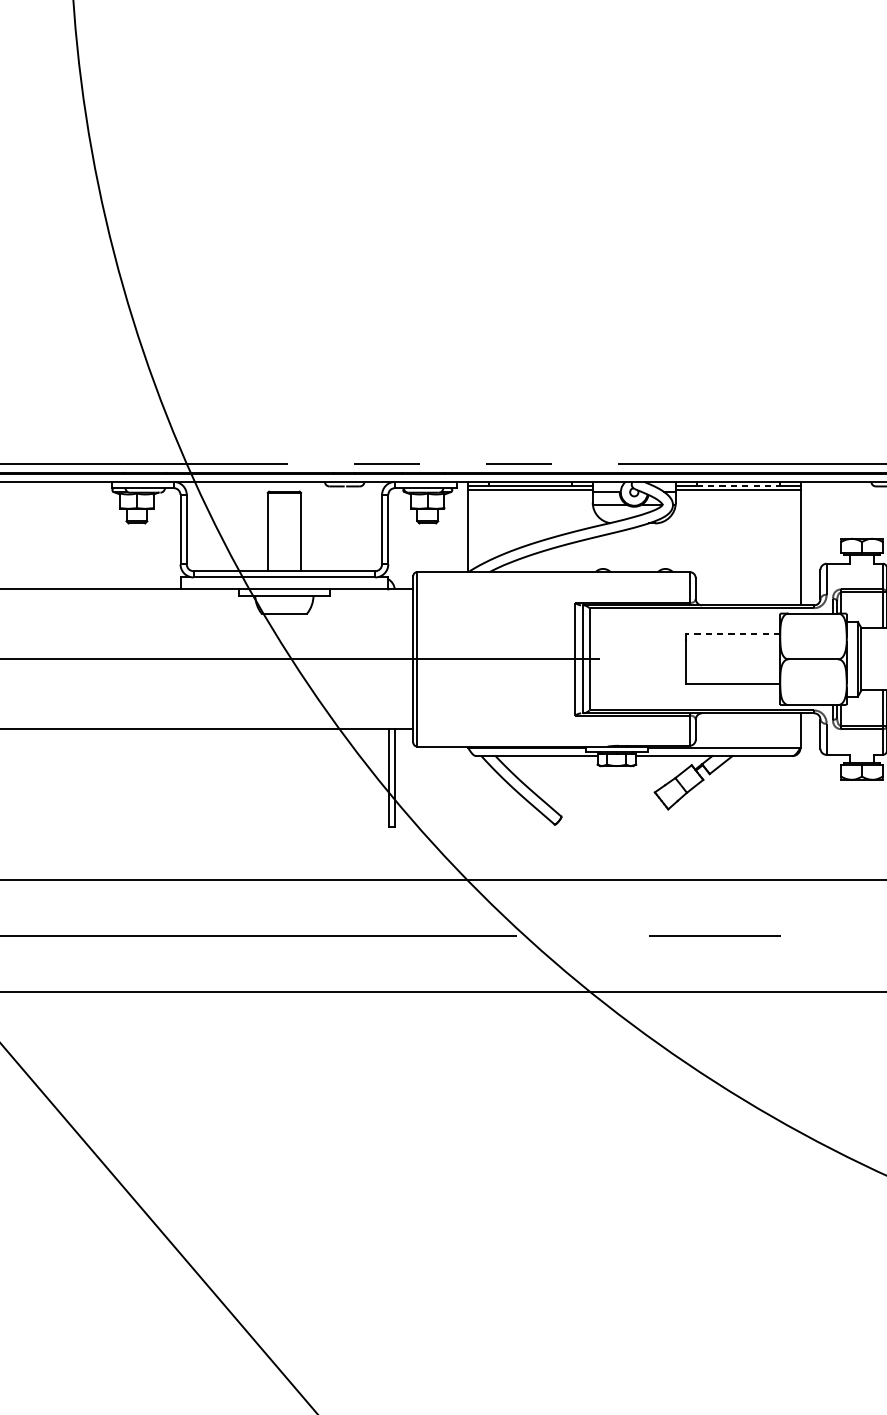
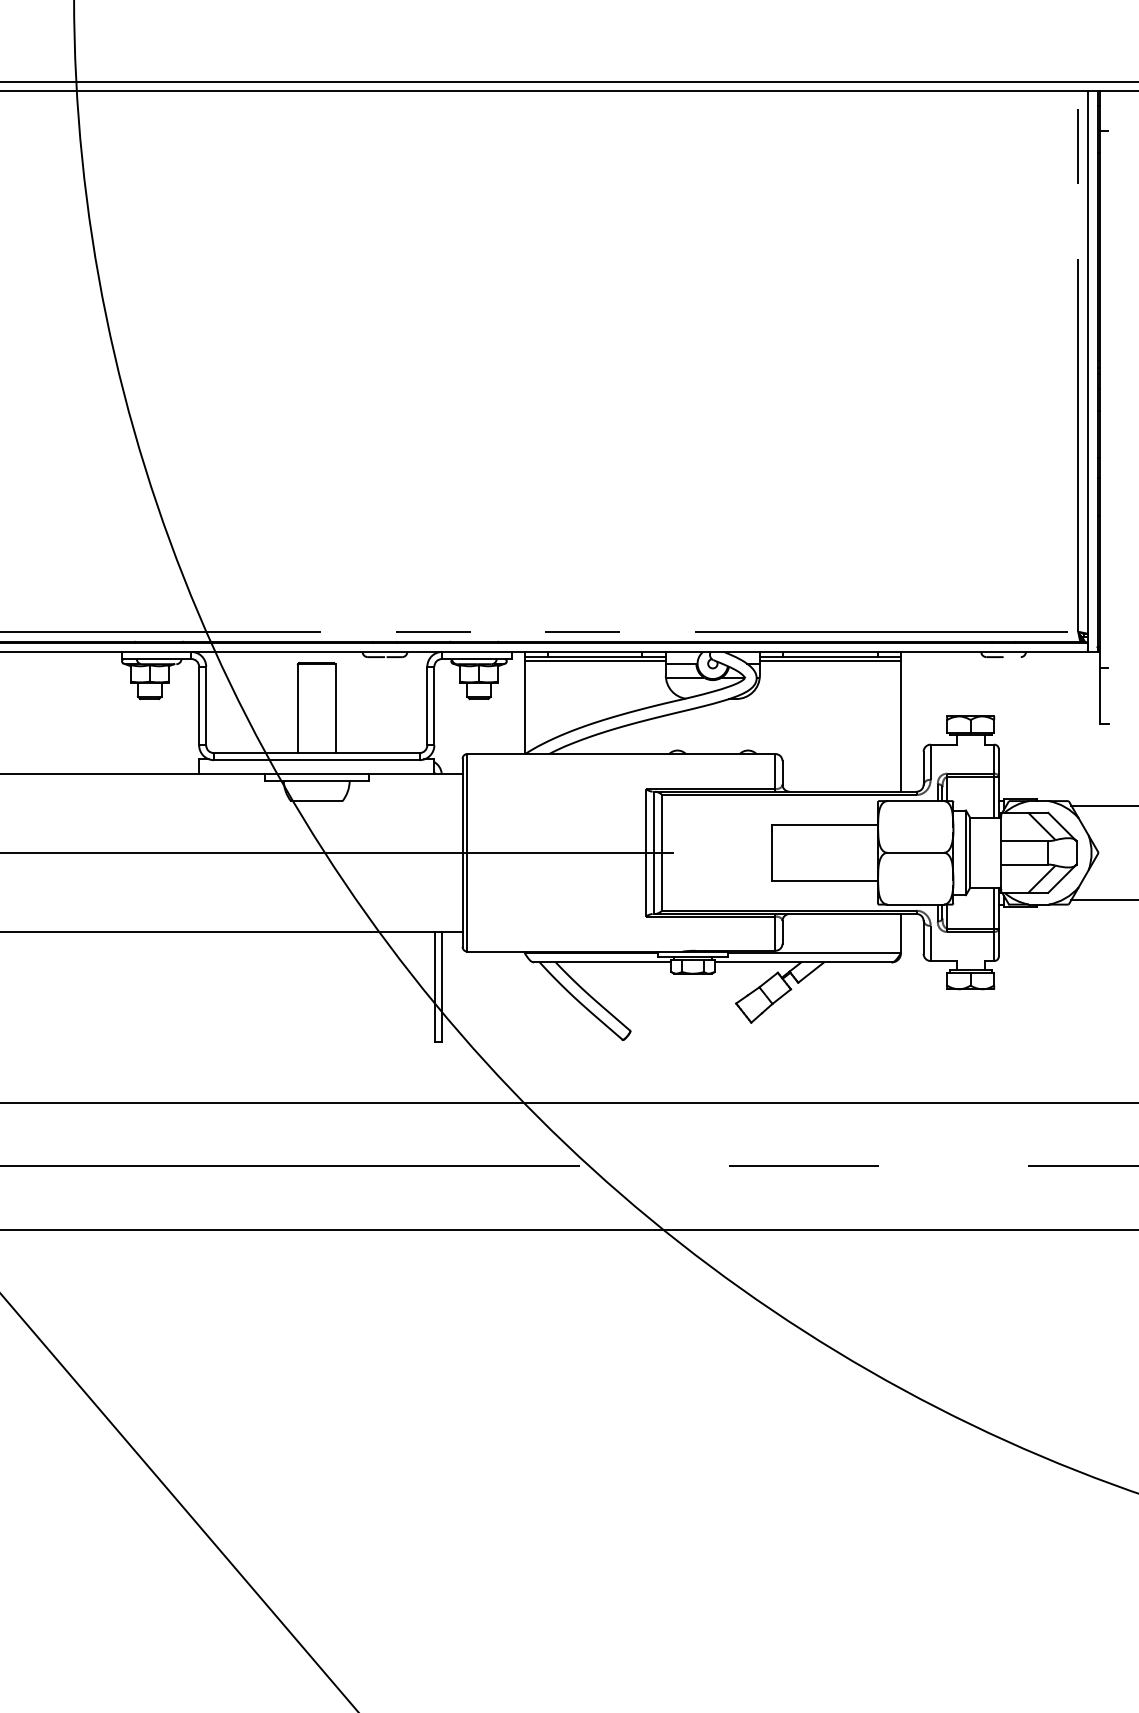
line: (738, 485) -> (830, 656), dashed -> solid
line: (732, 634) -> (824, 824), dashed -> solid

